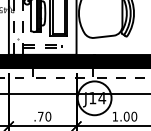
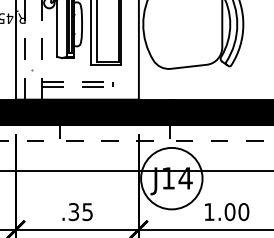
text: (44, 116) -> (80, 211), .70 -> .35

